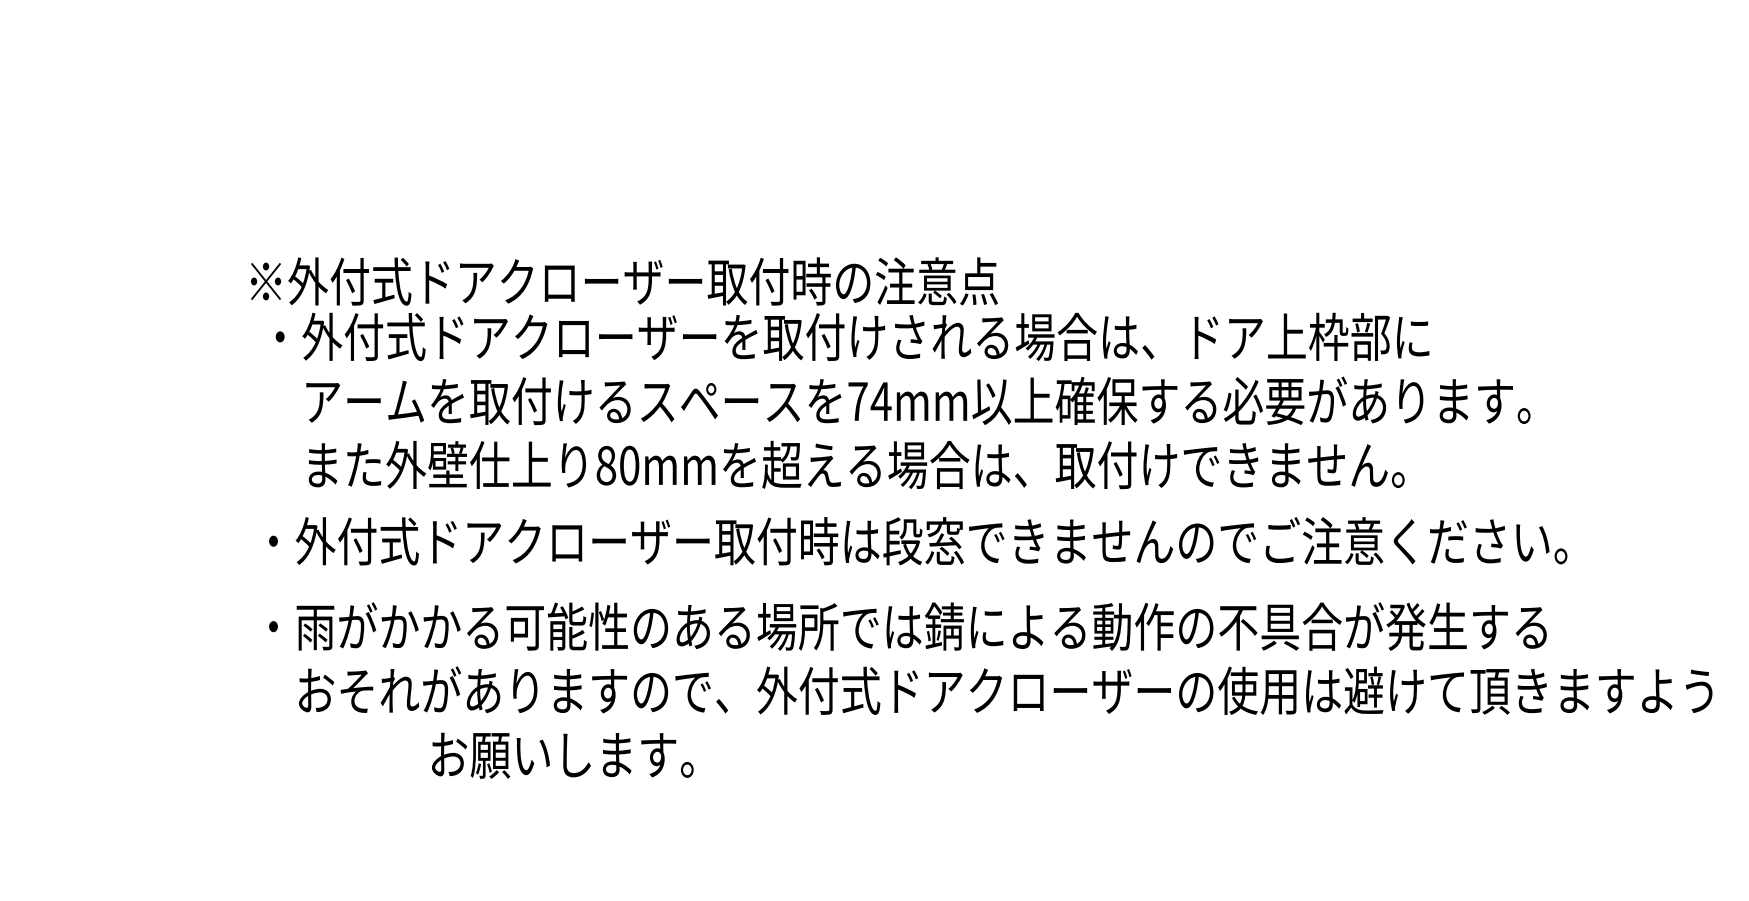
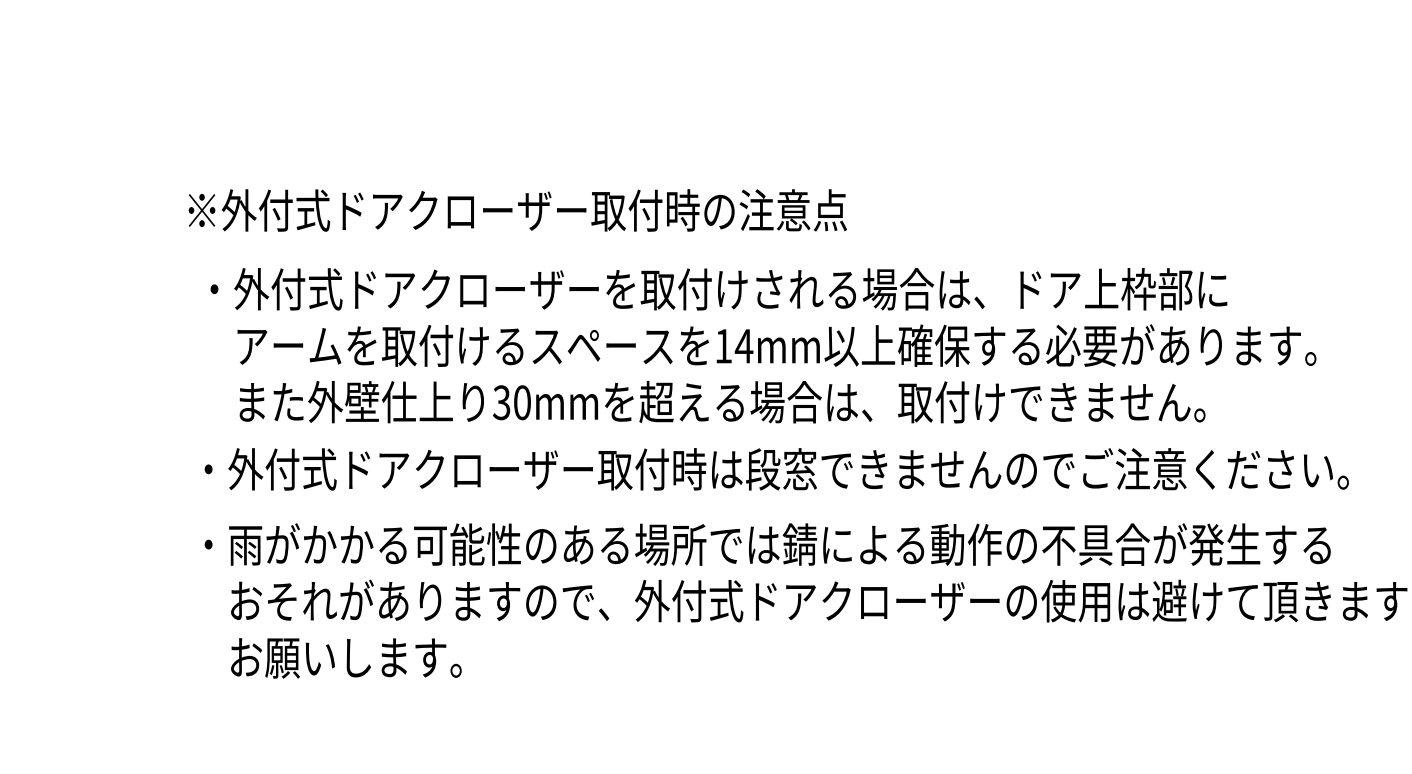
text: (624, 281) -> (517, 210), moved
text: (857, 401) -> (723, 346), 74mm -> 14mm
text: (606, 465) -> (502, 402), 80mm -> 30mm
text: (562, 755) -> (346, 658), moved

